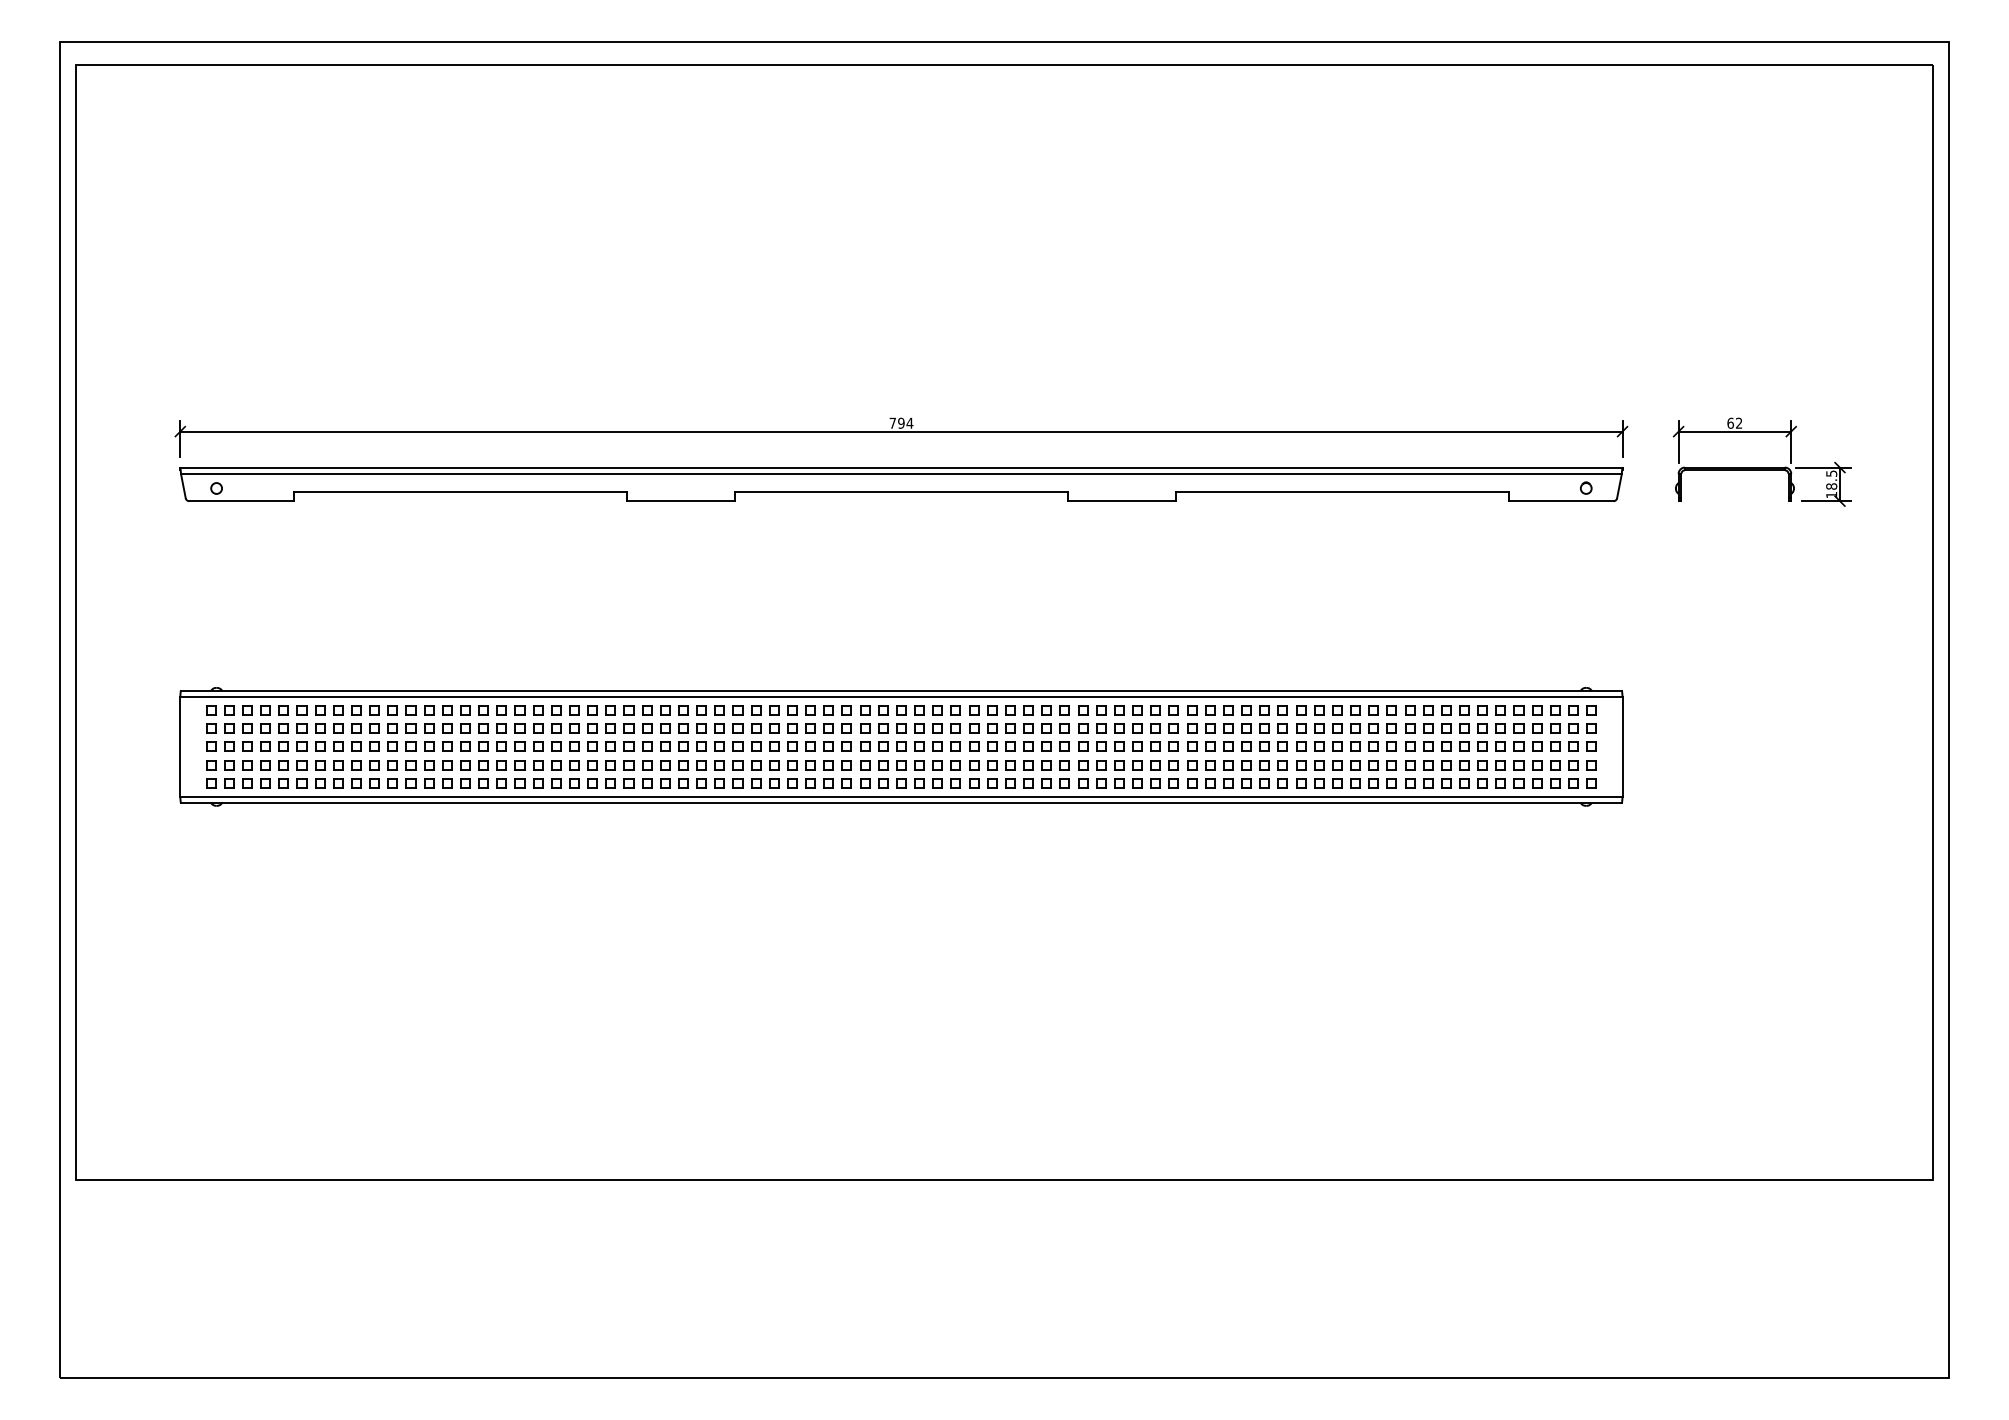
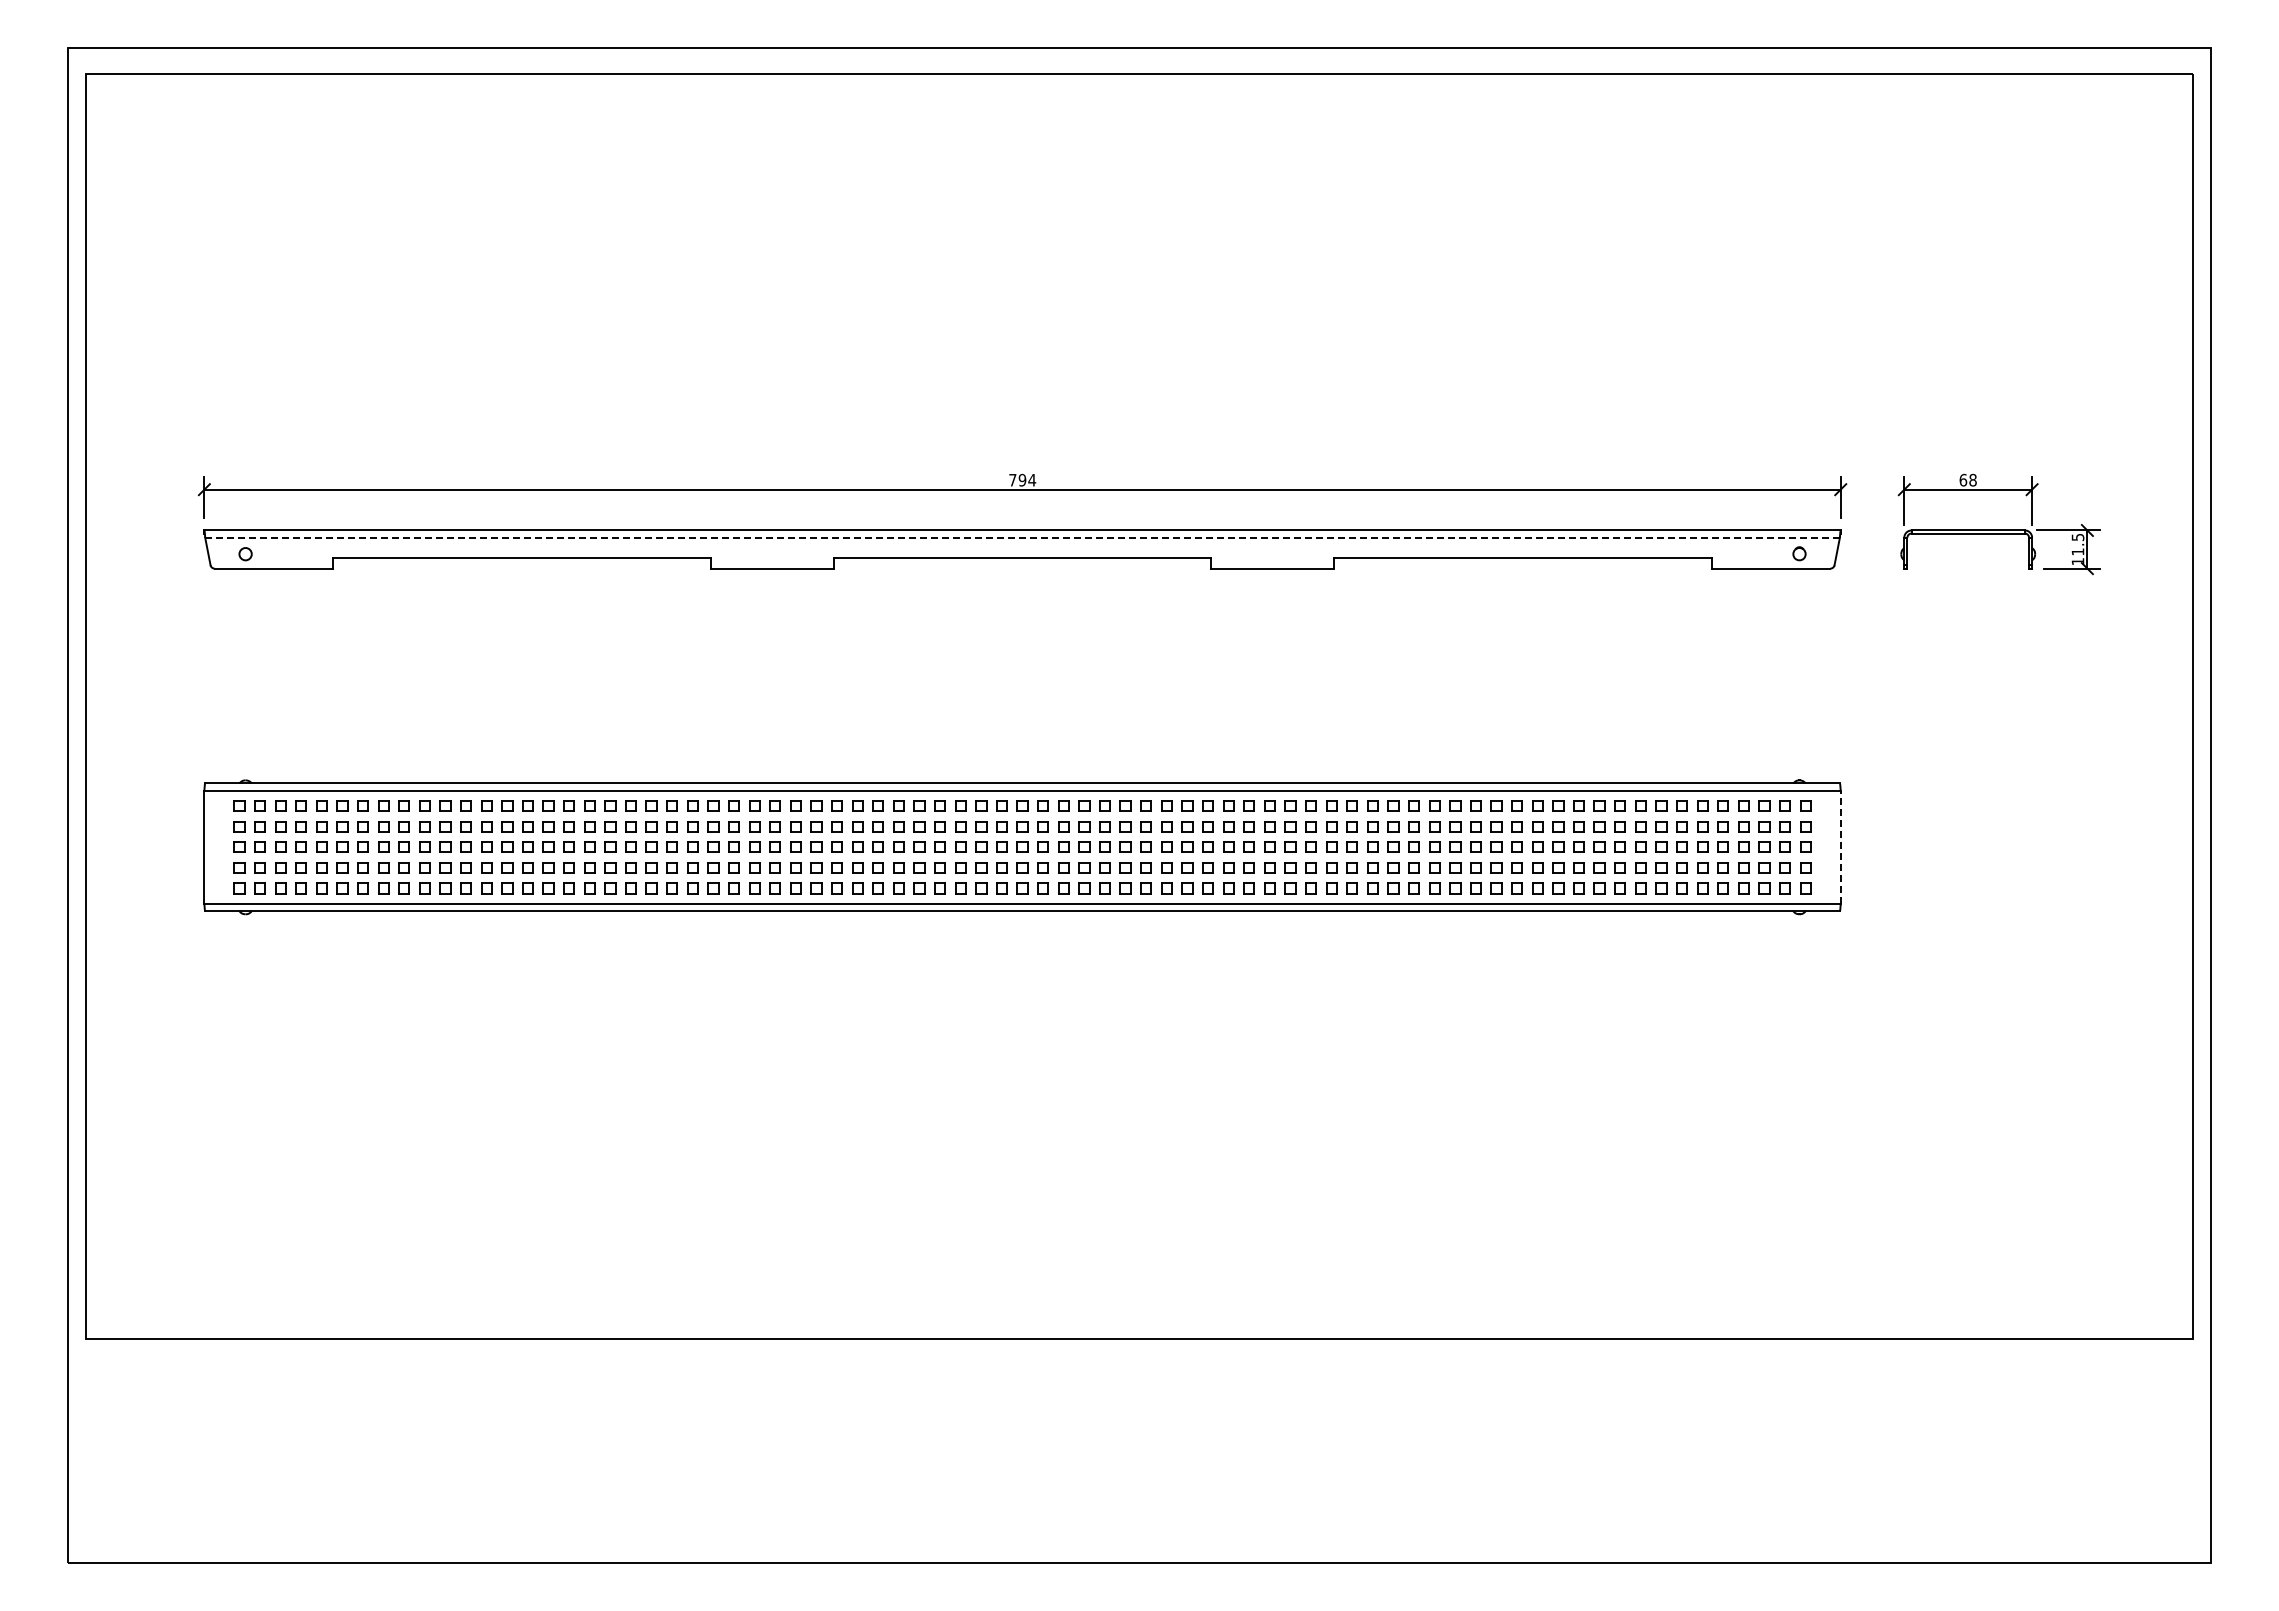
text: (1738, 423) -> (1972, 480), 62 -> 68
line: (902, 473) -> (1023, 537), solid -> dashed
text: (1831, 486) -> (2077, 551), 18.5 -> 11.5
line: (1622, 747) -> (1840, 847), solid -> dashed

